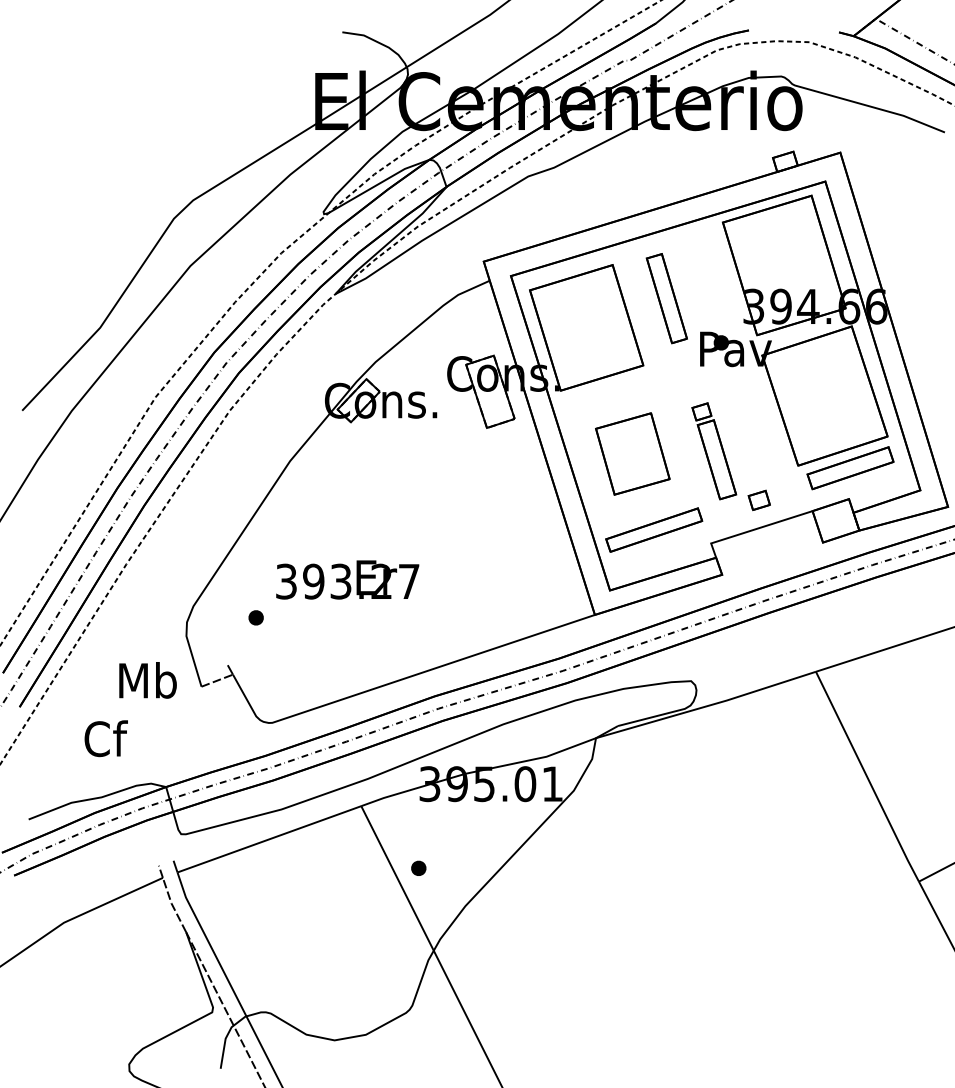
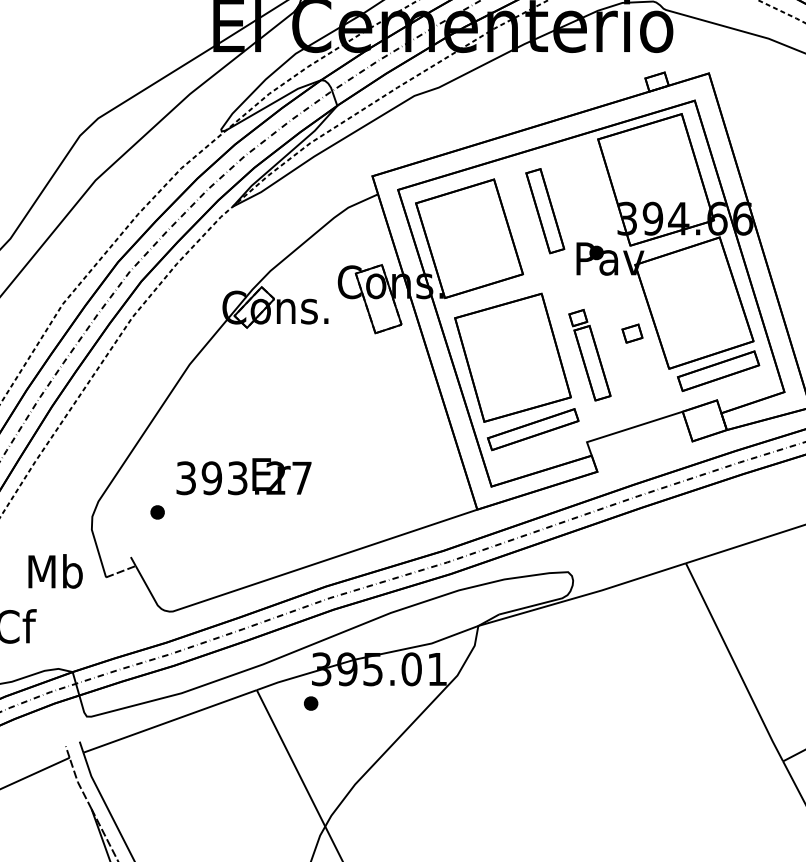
part: (632, 453) -> (512, 357), size x1.67
part: (758, 500) -> (631, 333), moved
part: (418, 867) -> (310, 702), moved

